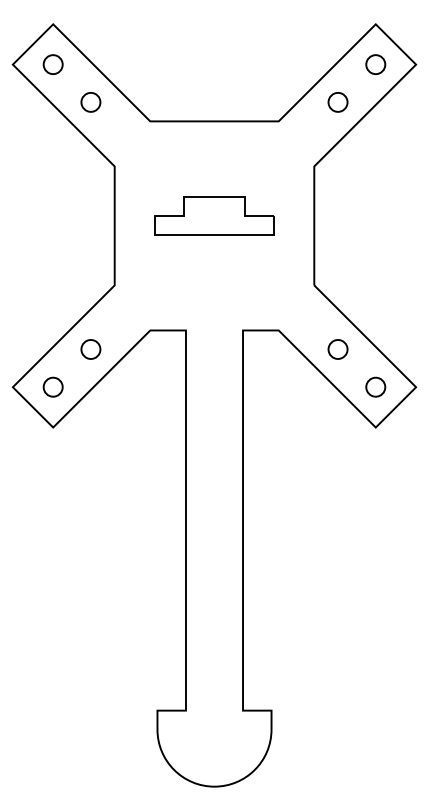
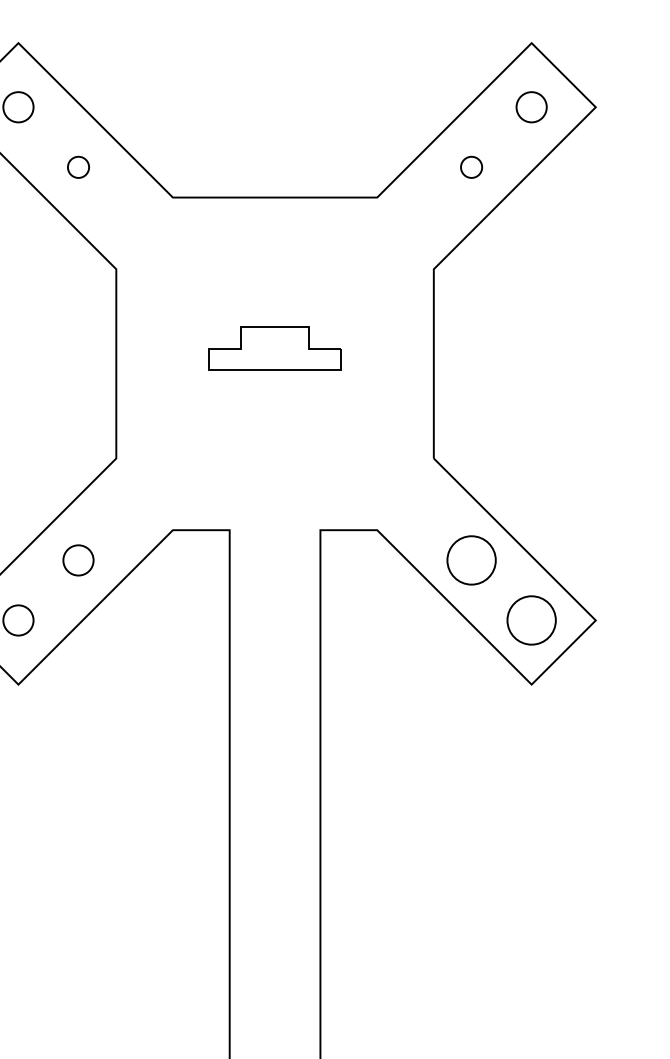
circle: (90, 102) -> (77, 167), size x0.7
circle: (337, 102) -> (470, 167), size x0.7
part: (214, 215) -> (275, 347), size x0.7
circle: (337, 348) -> (470, 558), size x1.6
circle: (375, 386) -> (531, 619), size x1.6

